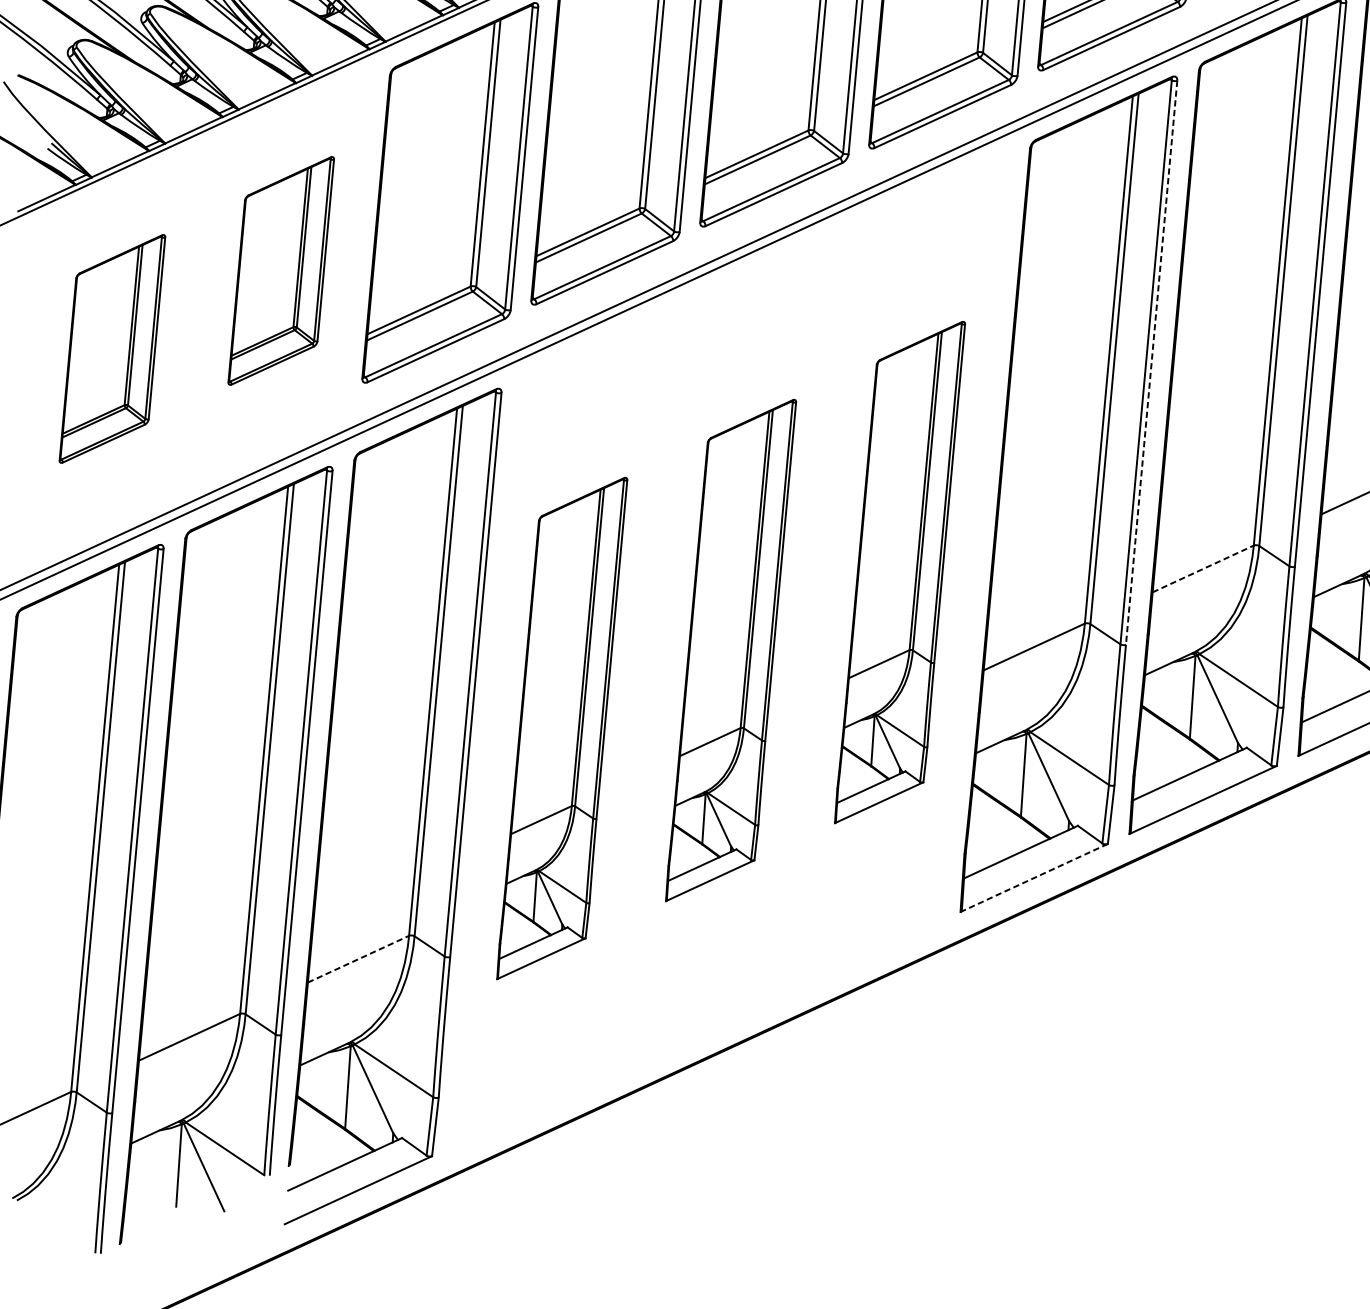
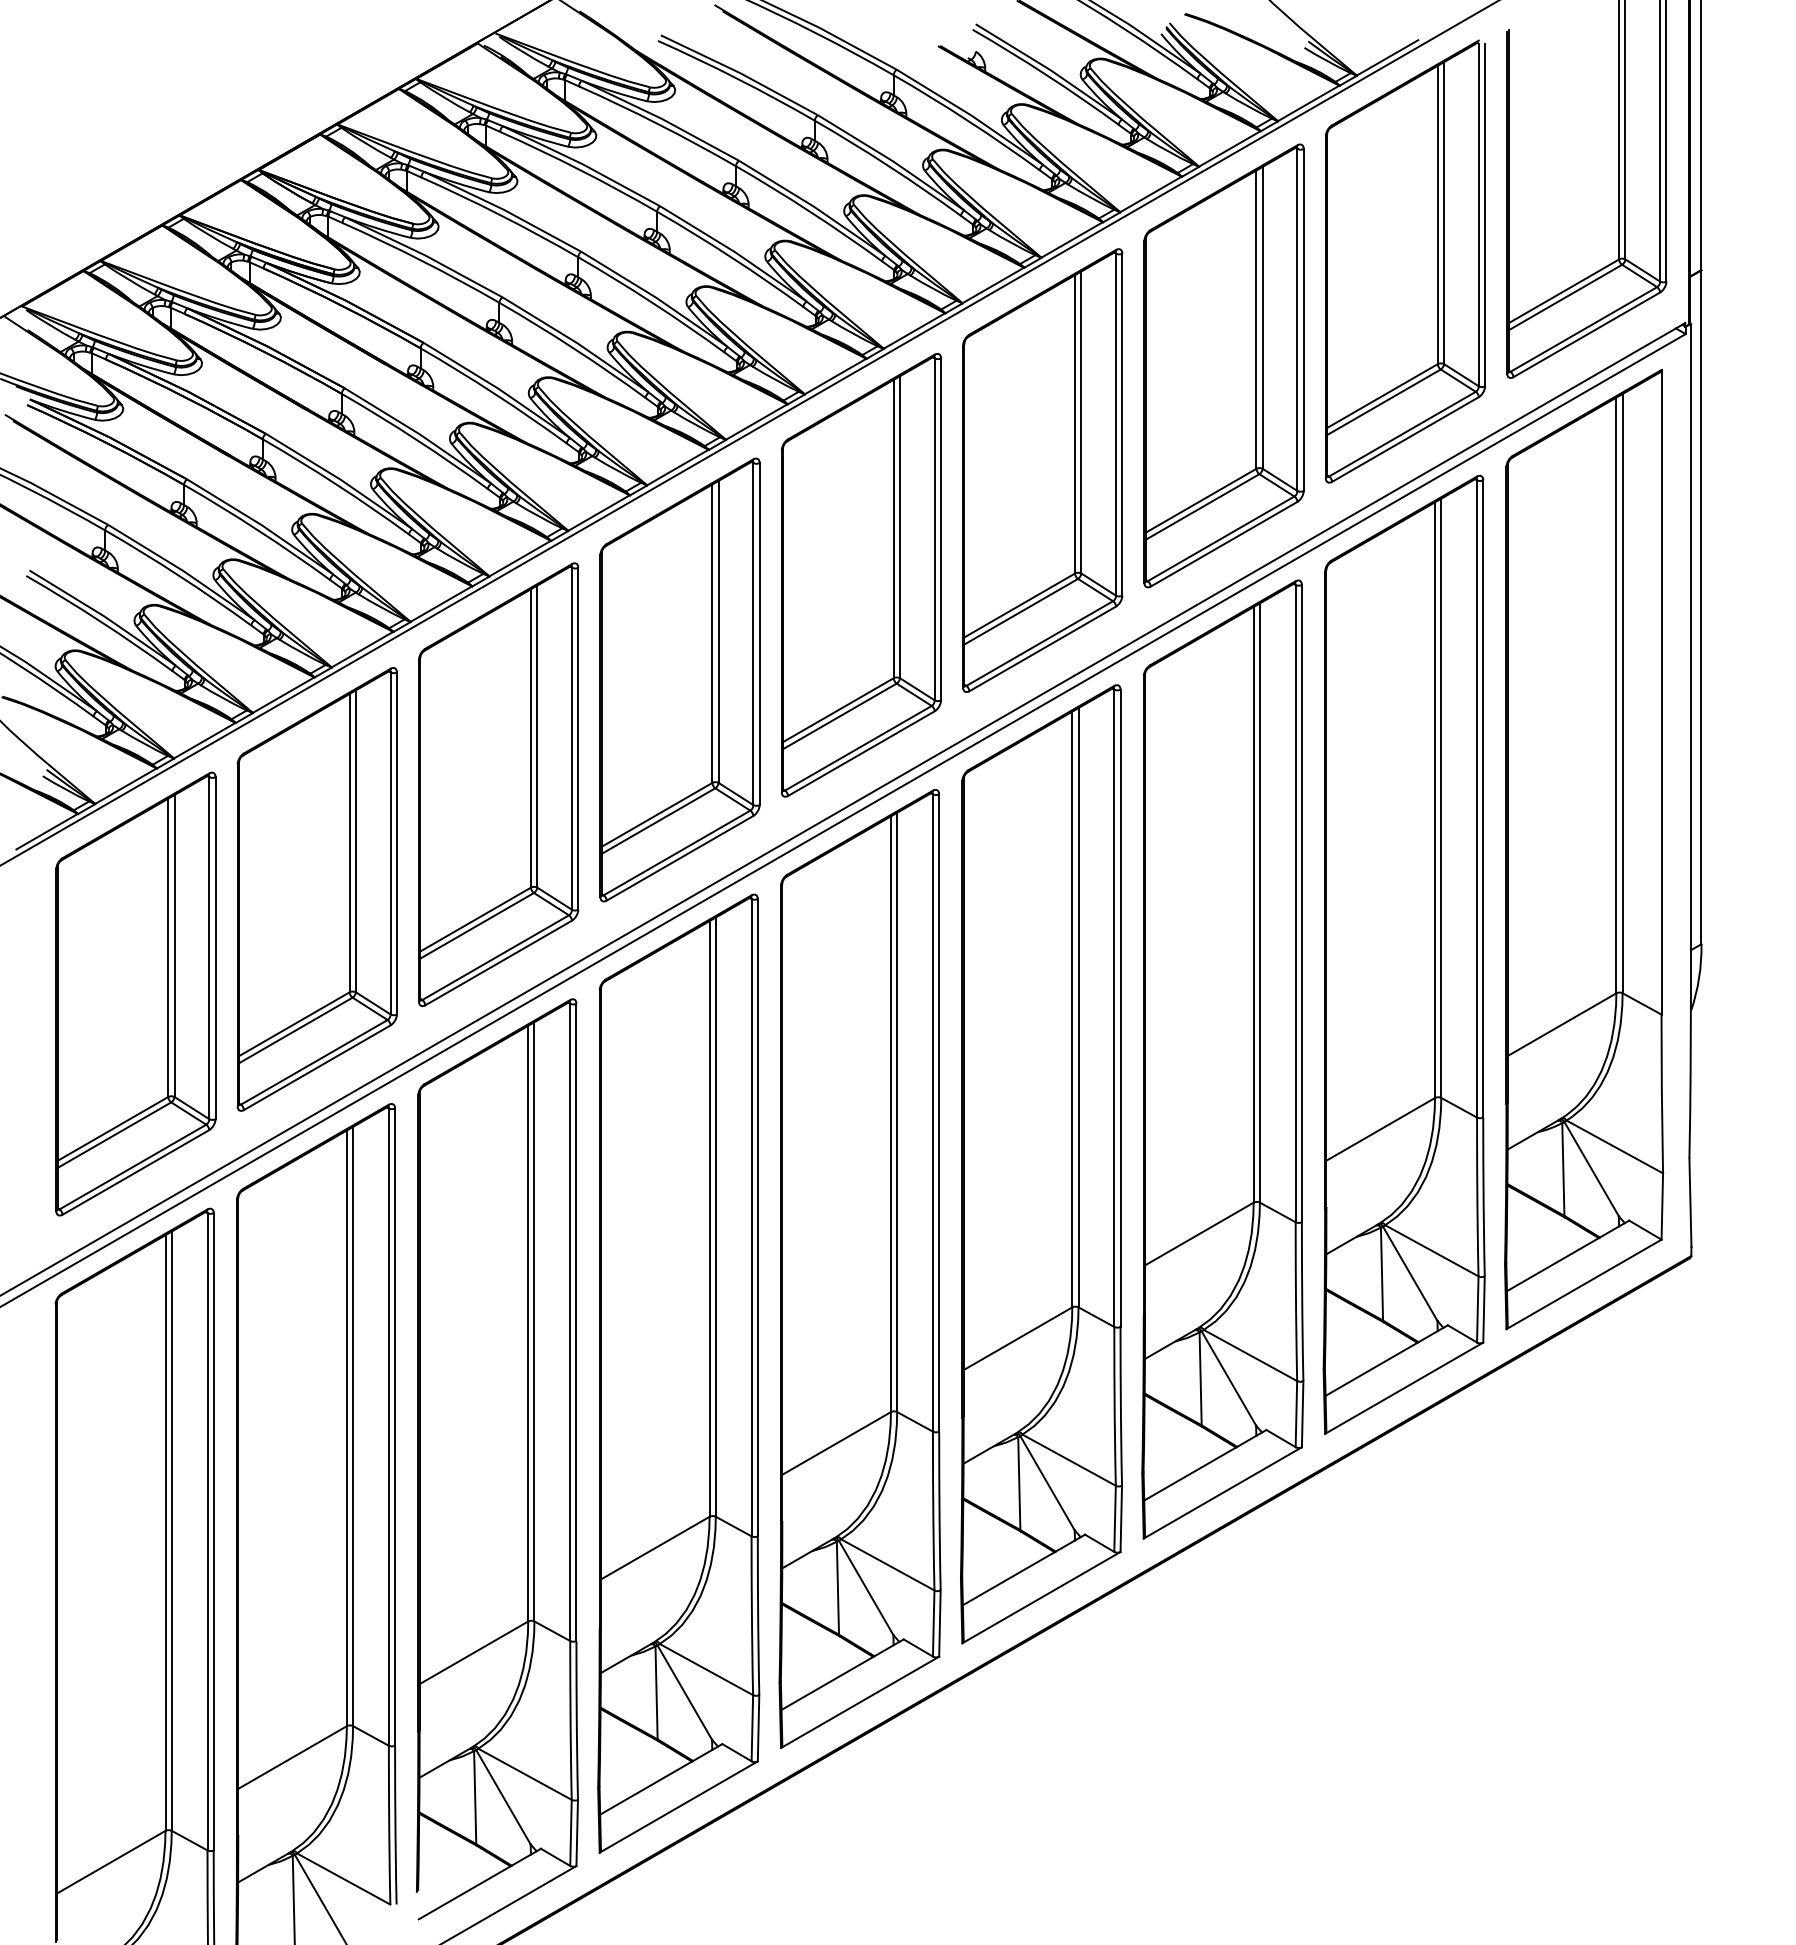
part: (280, 270) -> (316, 889), size x1.67
part: (112, 348) -> (135, 993), size x1.67
line: (1151, 362) -> (1301, 903), dashed -> solid
line: (1203, 569) -> (1380, 1129), dashed -> solid
part: (900, 572) -> (1041, 1164), size x1.67
part: (730, 650) -> (859, 1268), size x1.67
part: (562, 728) -> (678, 1373), size x1.67
line: (1033, 878) -> (1222, 1493), dashed -> solid
line: (358, 958) -> (473, 1652), dashed -> solid

